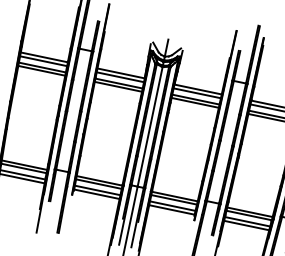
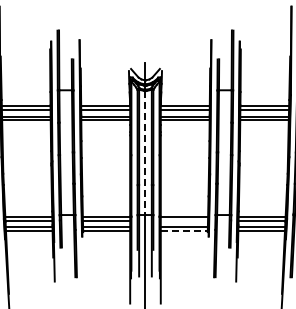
line: (150, 127) -> (145, 153), solid -> dashed
line: (174, 199) -> (184, 220), removed
line: (172, 210) -> (184, 231), solid -> dashed

